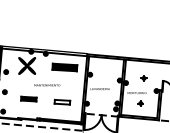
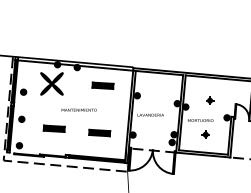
part: (64, 67) -> (102, 85), size x0.62
fill: (62, 101) -> (99, 132), added

